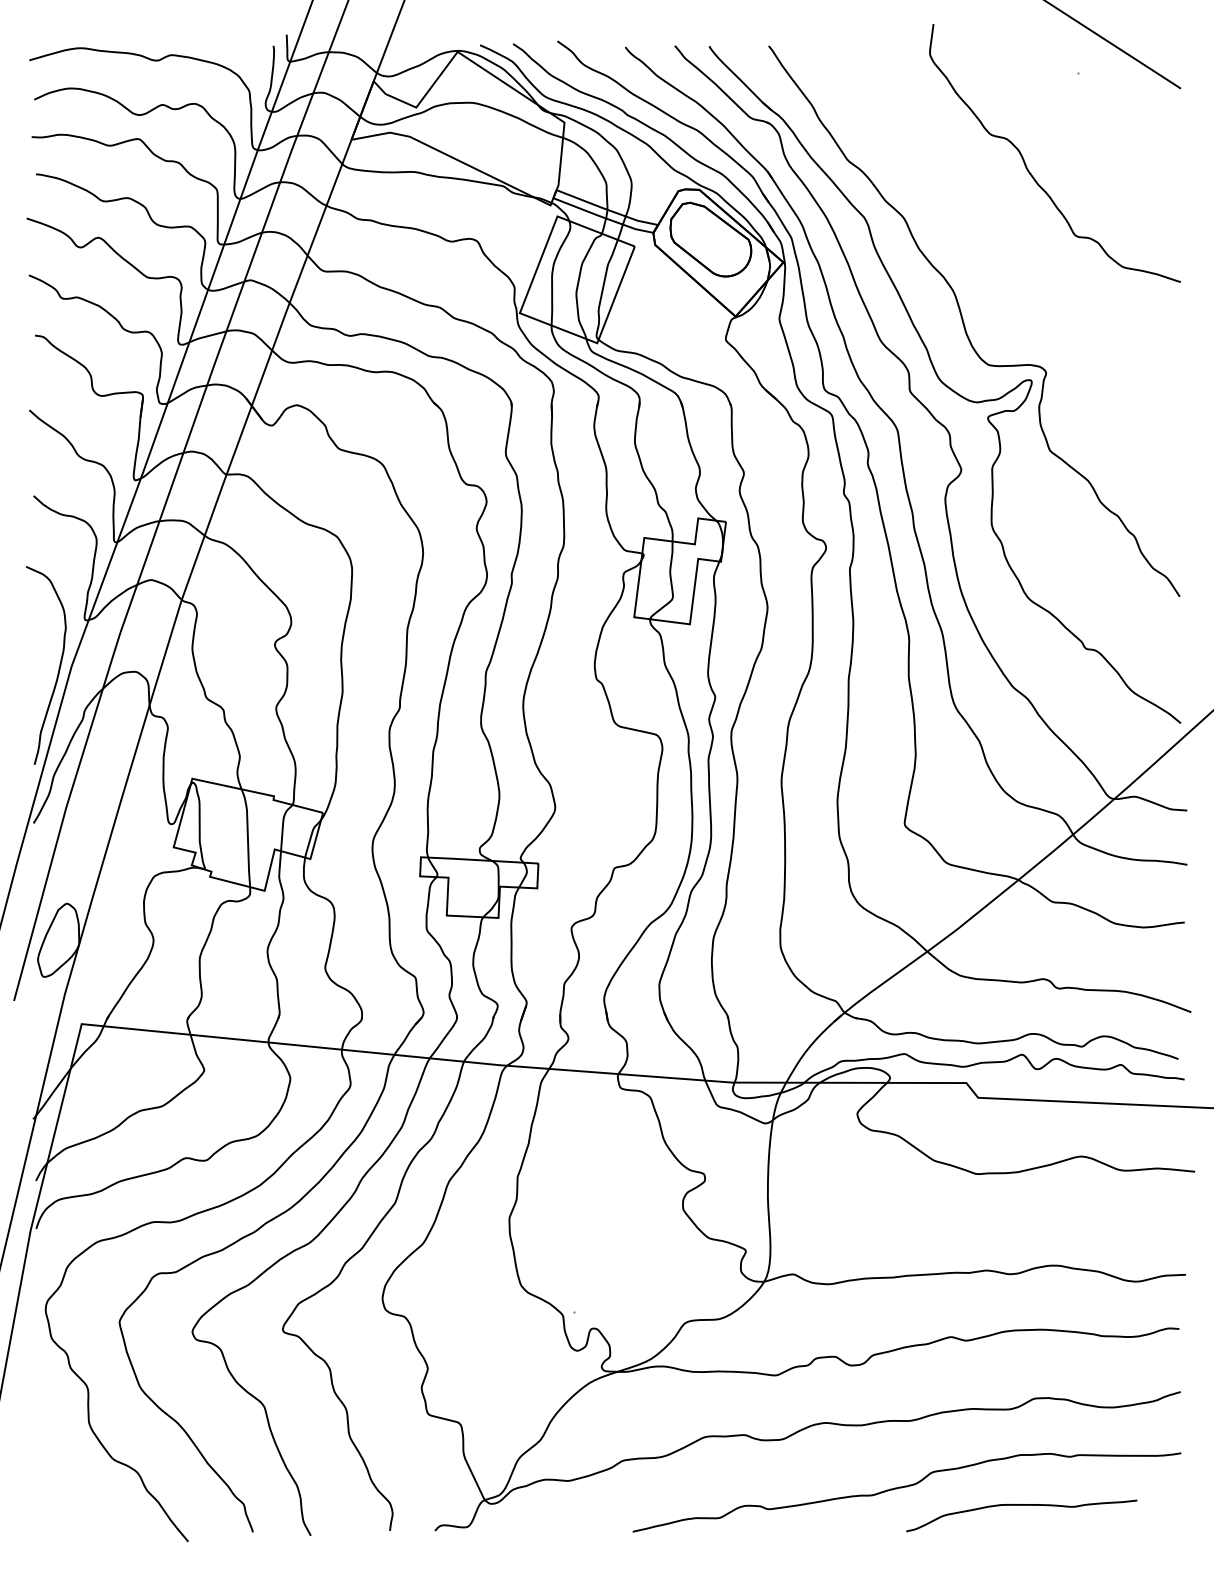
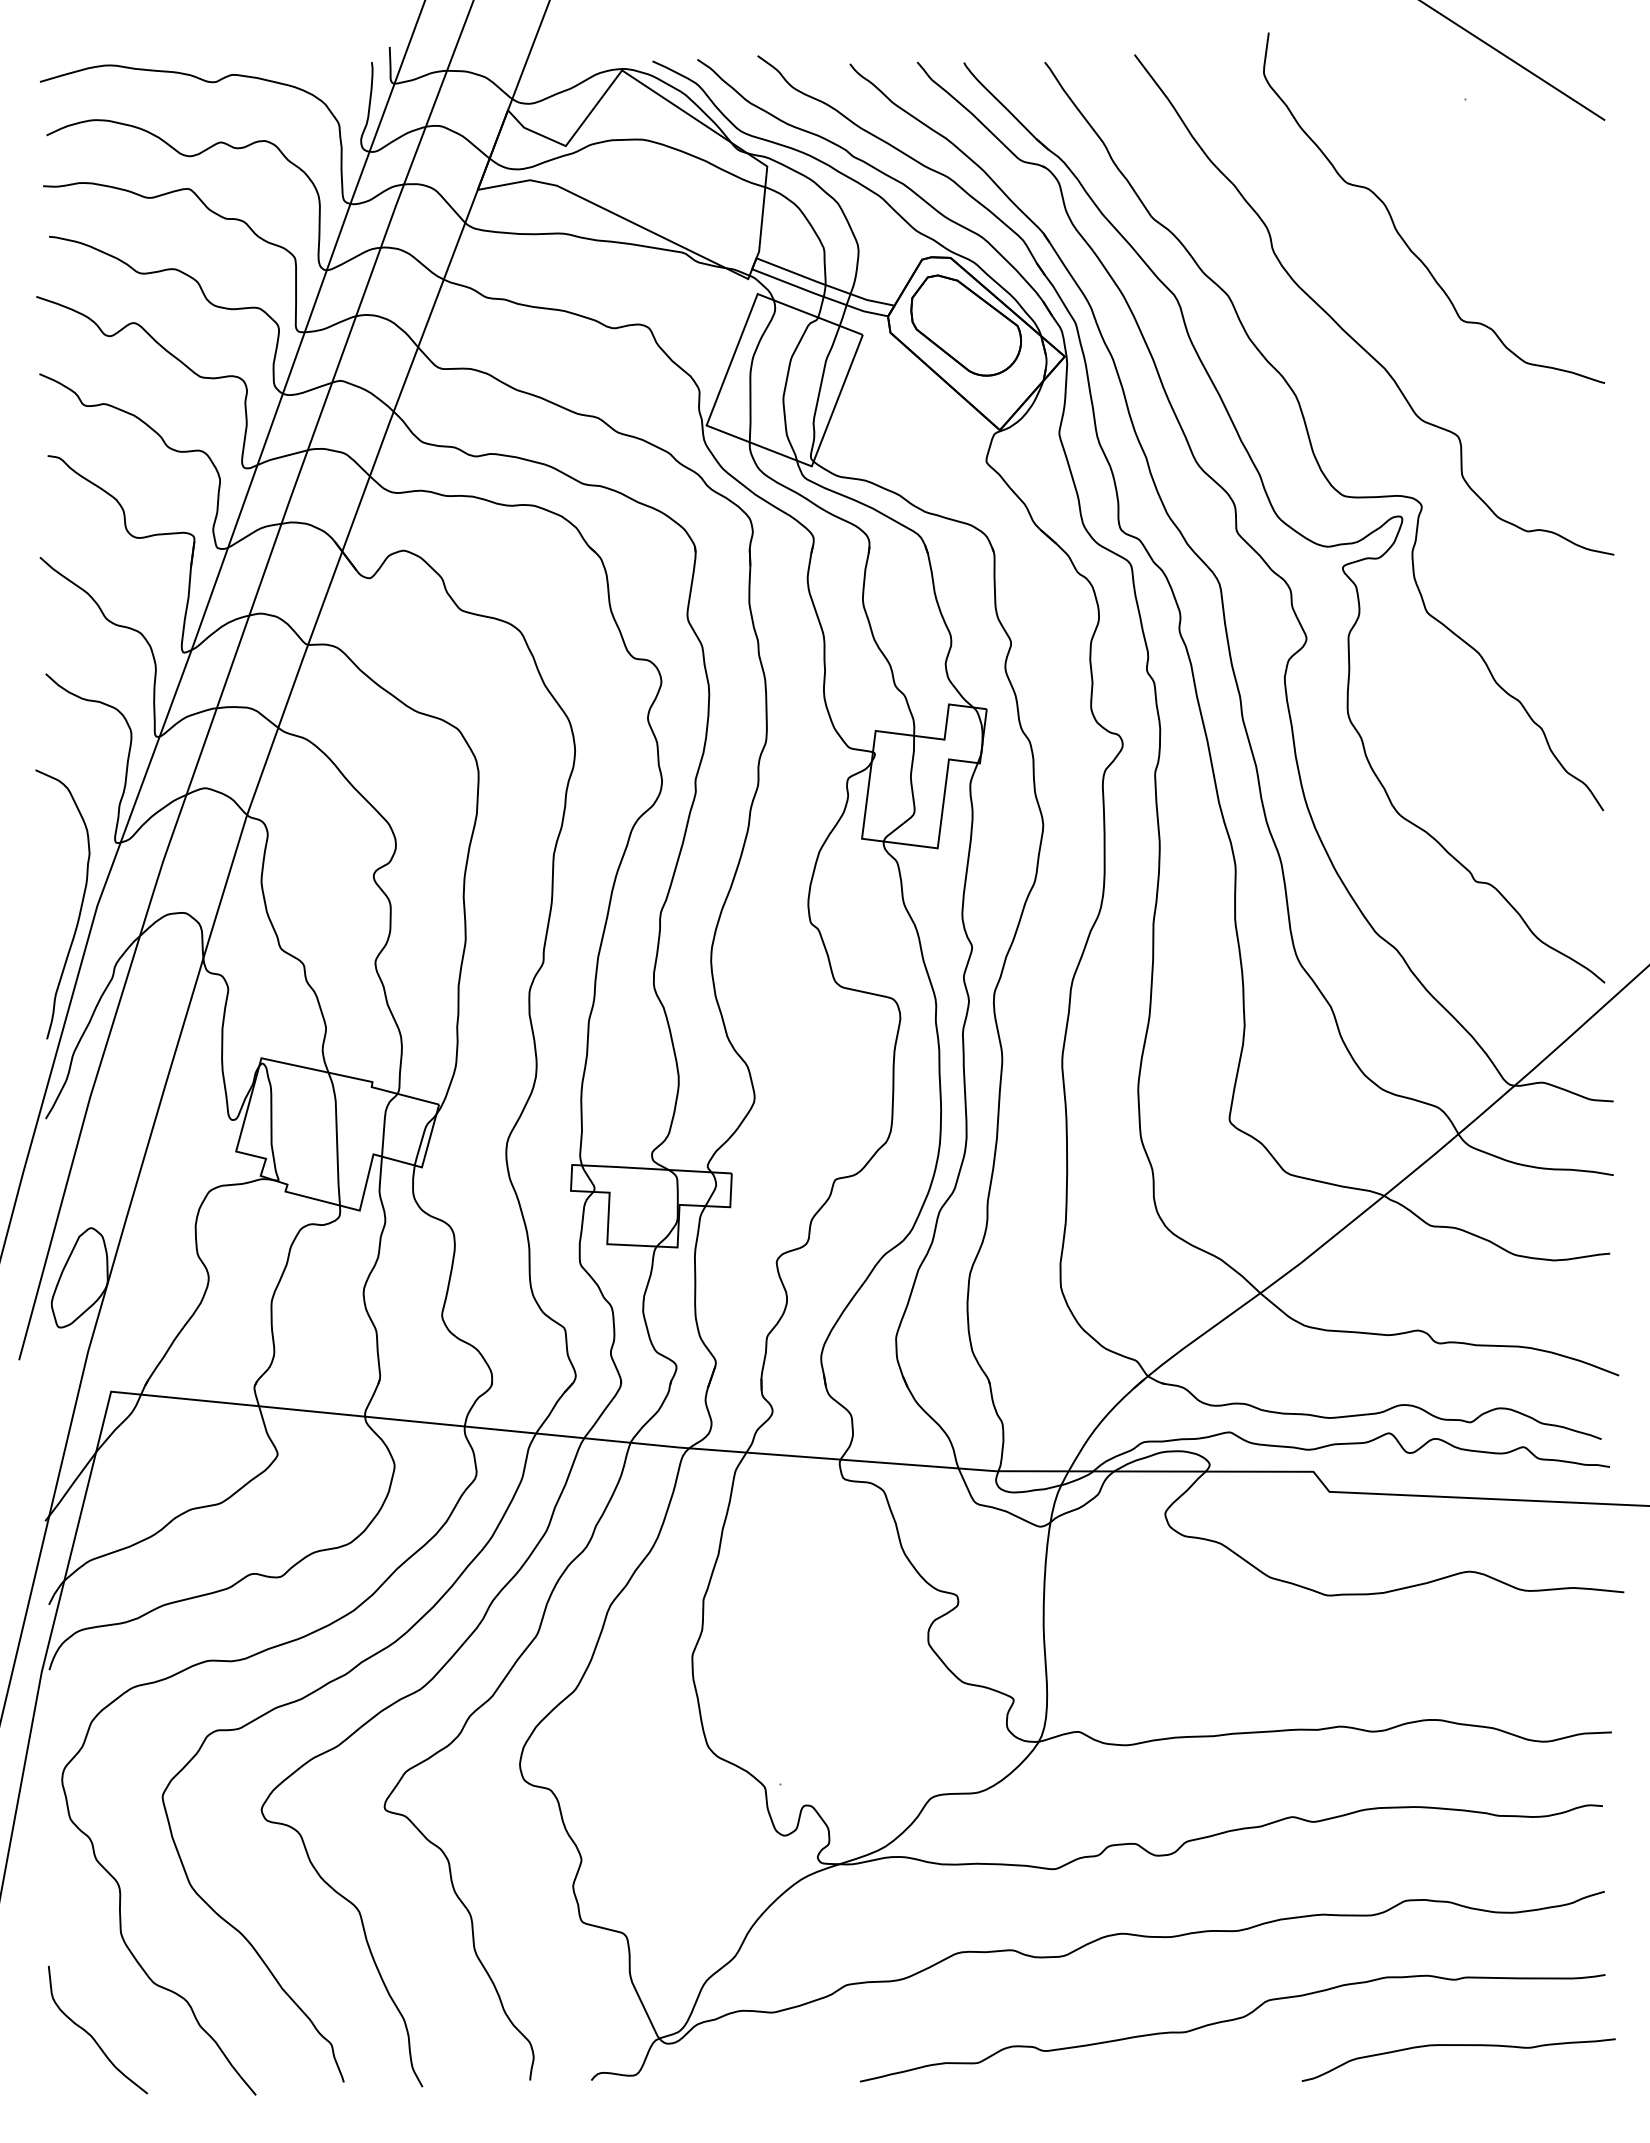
curve: (990, 244) -> (1346, 331), added
curve: (67, 1497) -> (91, 2035), added
curve: (1021, 1505) -> (1458, 2045), moved

